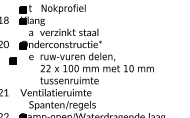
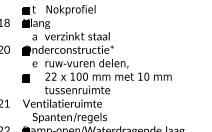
part: (12, 60) -> (25, 77), moved

